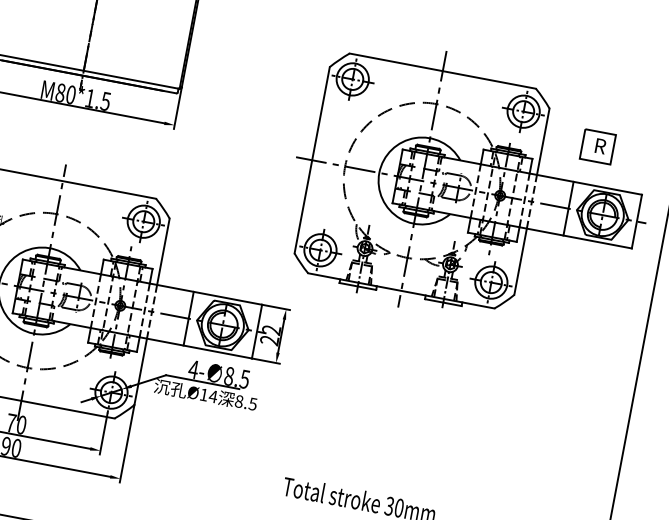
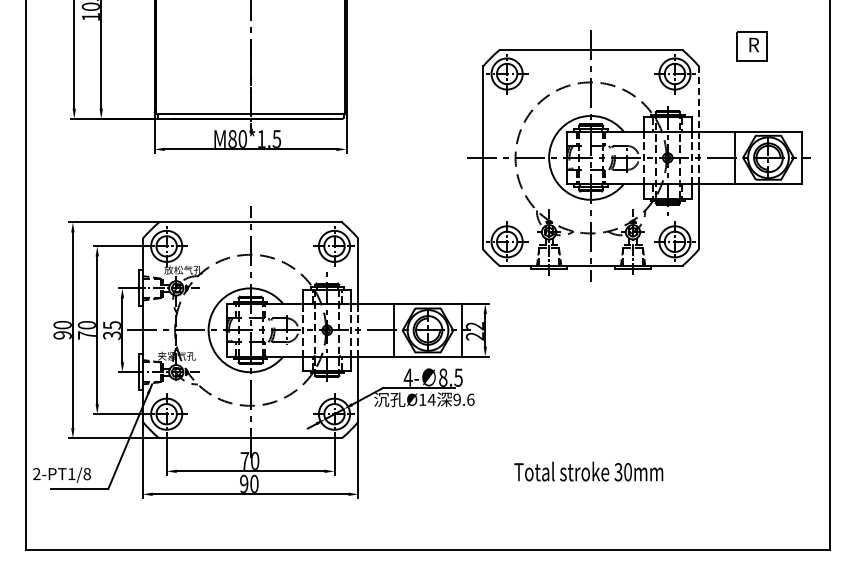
line: (542, 142) -> (698, 99), solid -> dashed
part: (597, 147) -> (751, 46), moved
text: (245, 402) -> (463, 399), 8.5 -> 9.6

